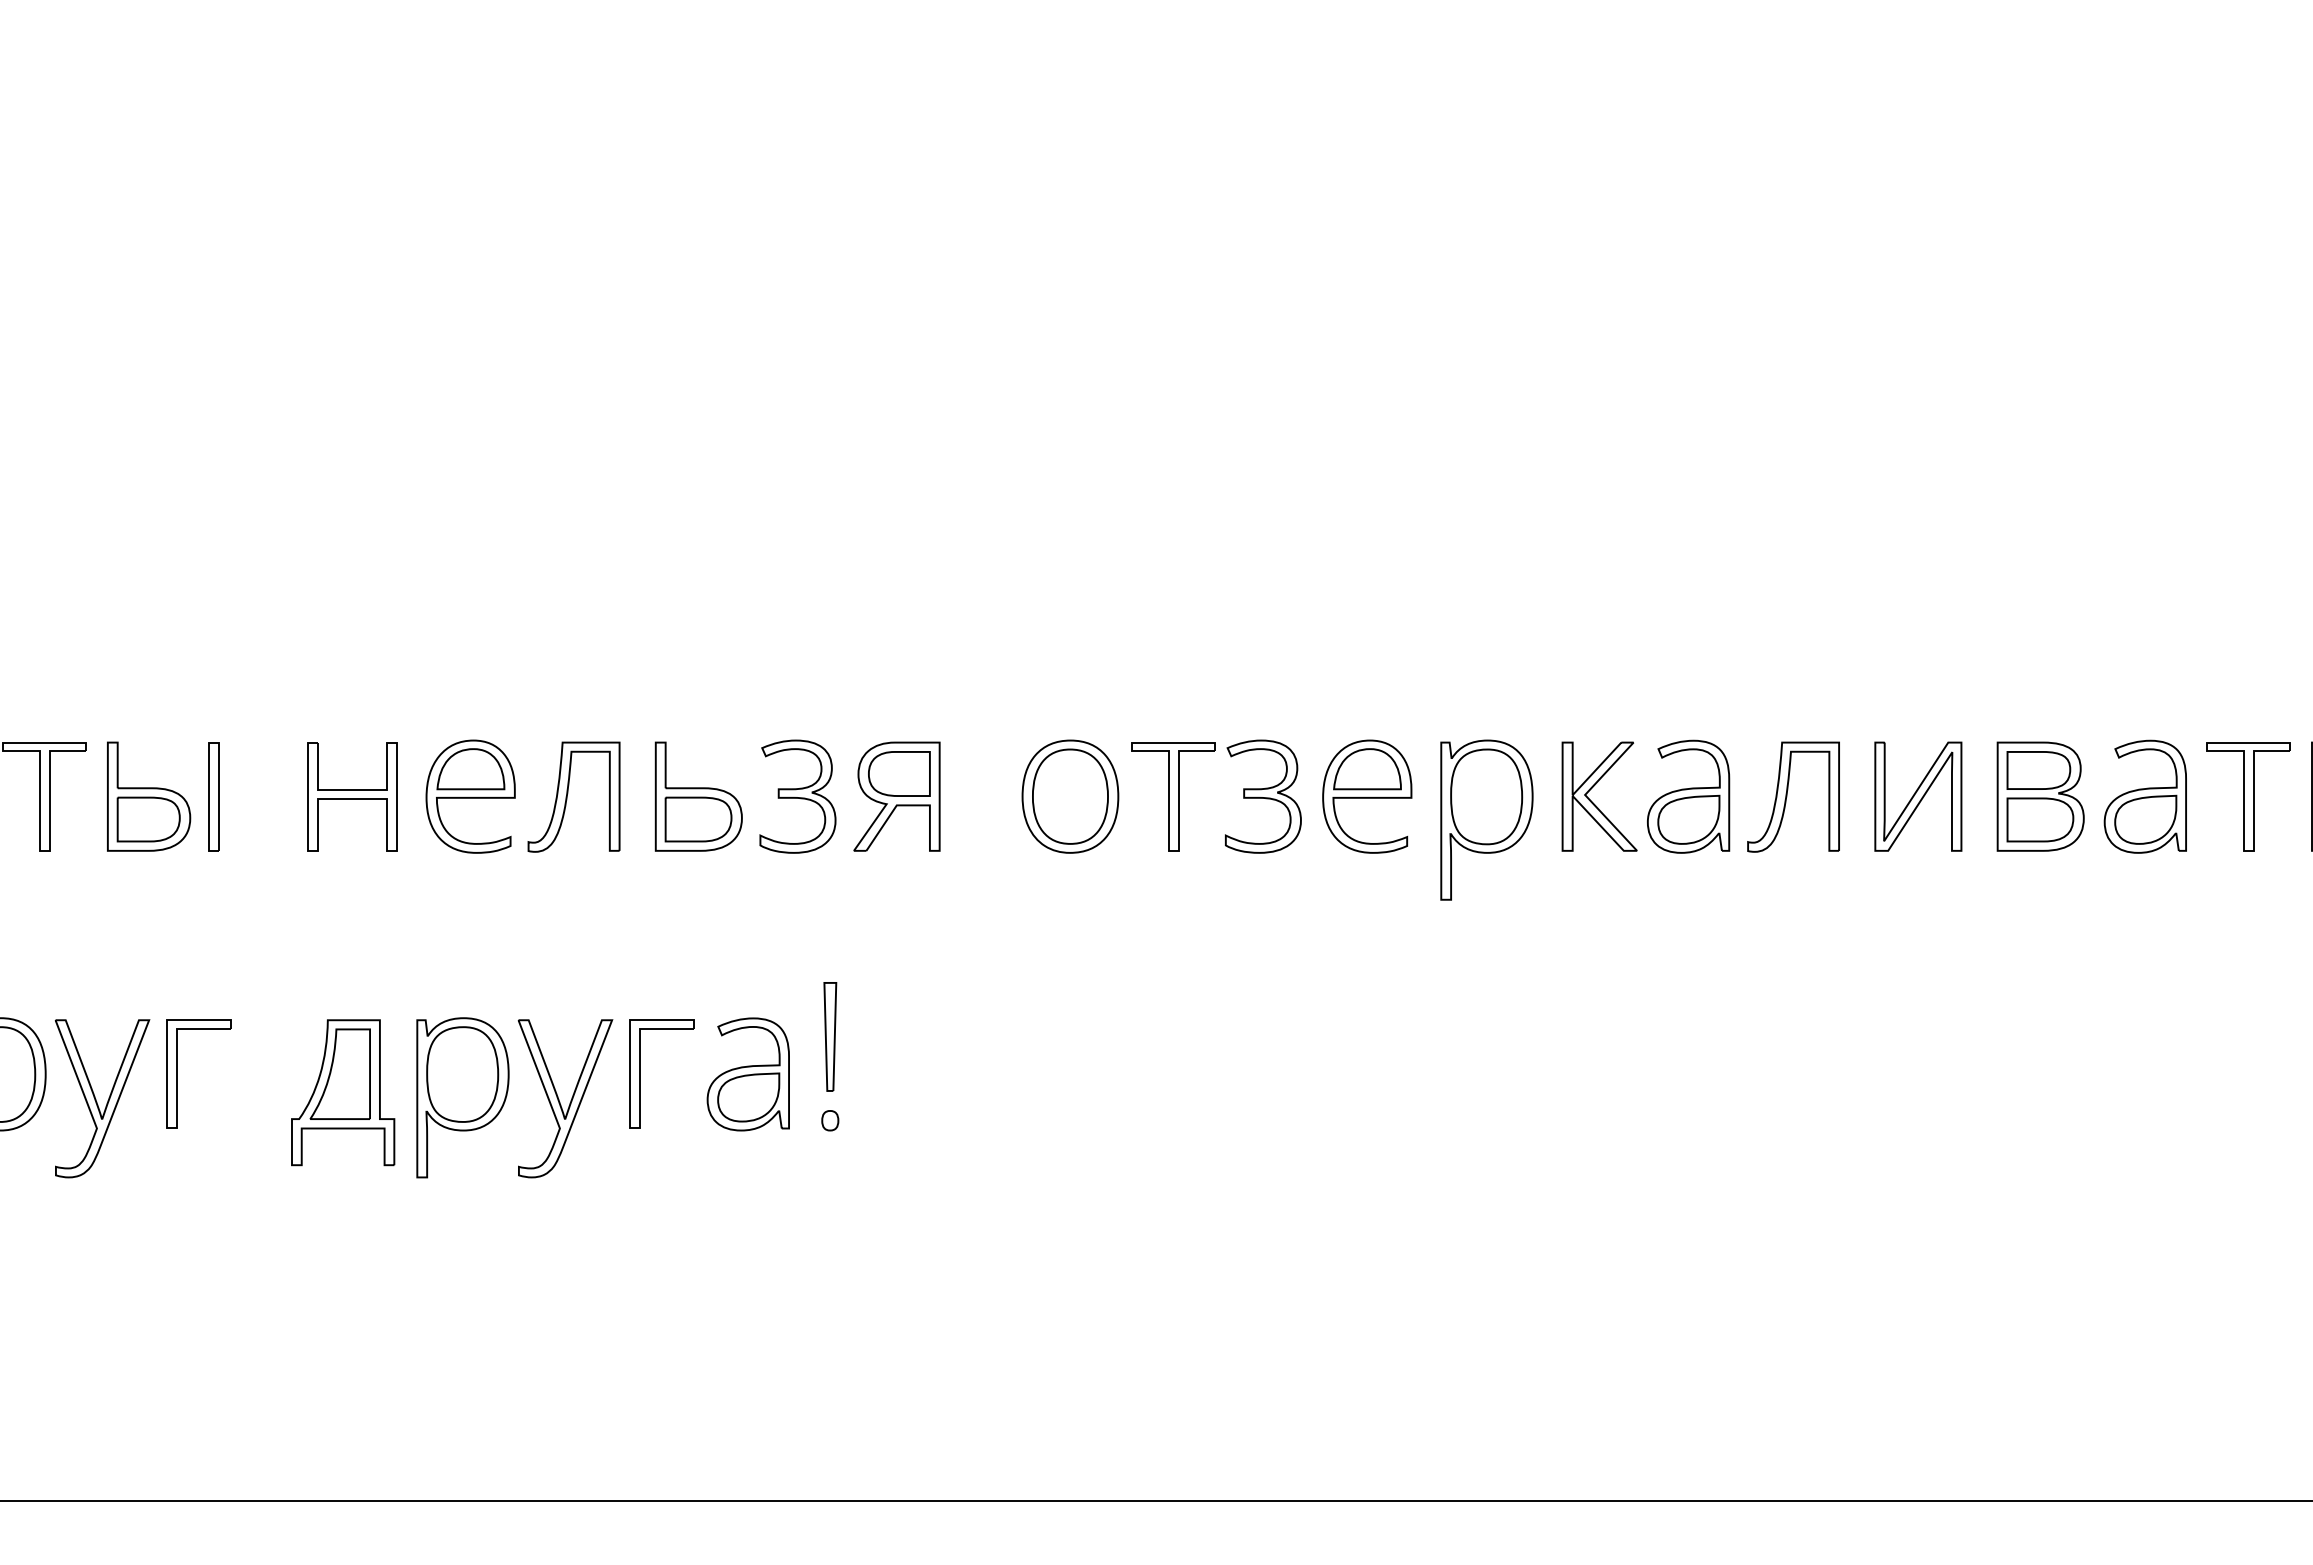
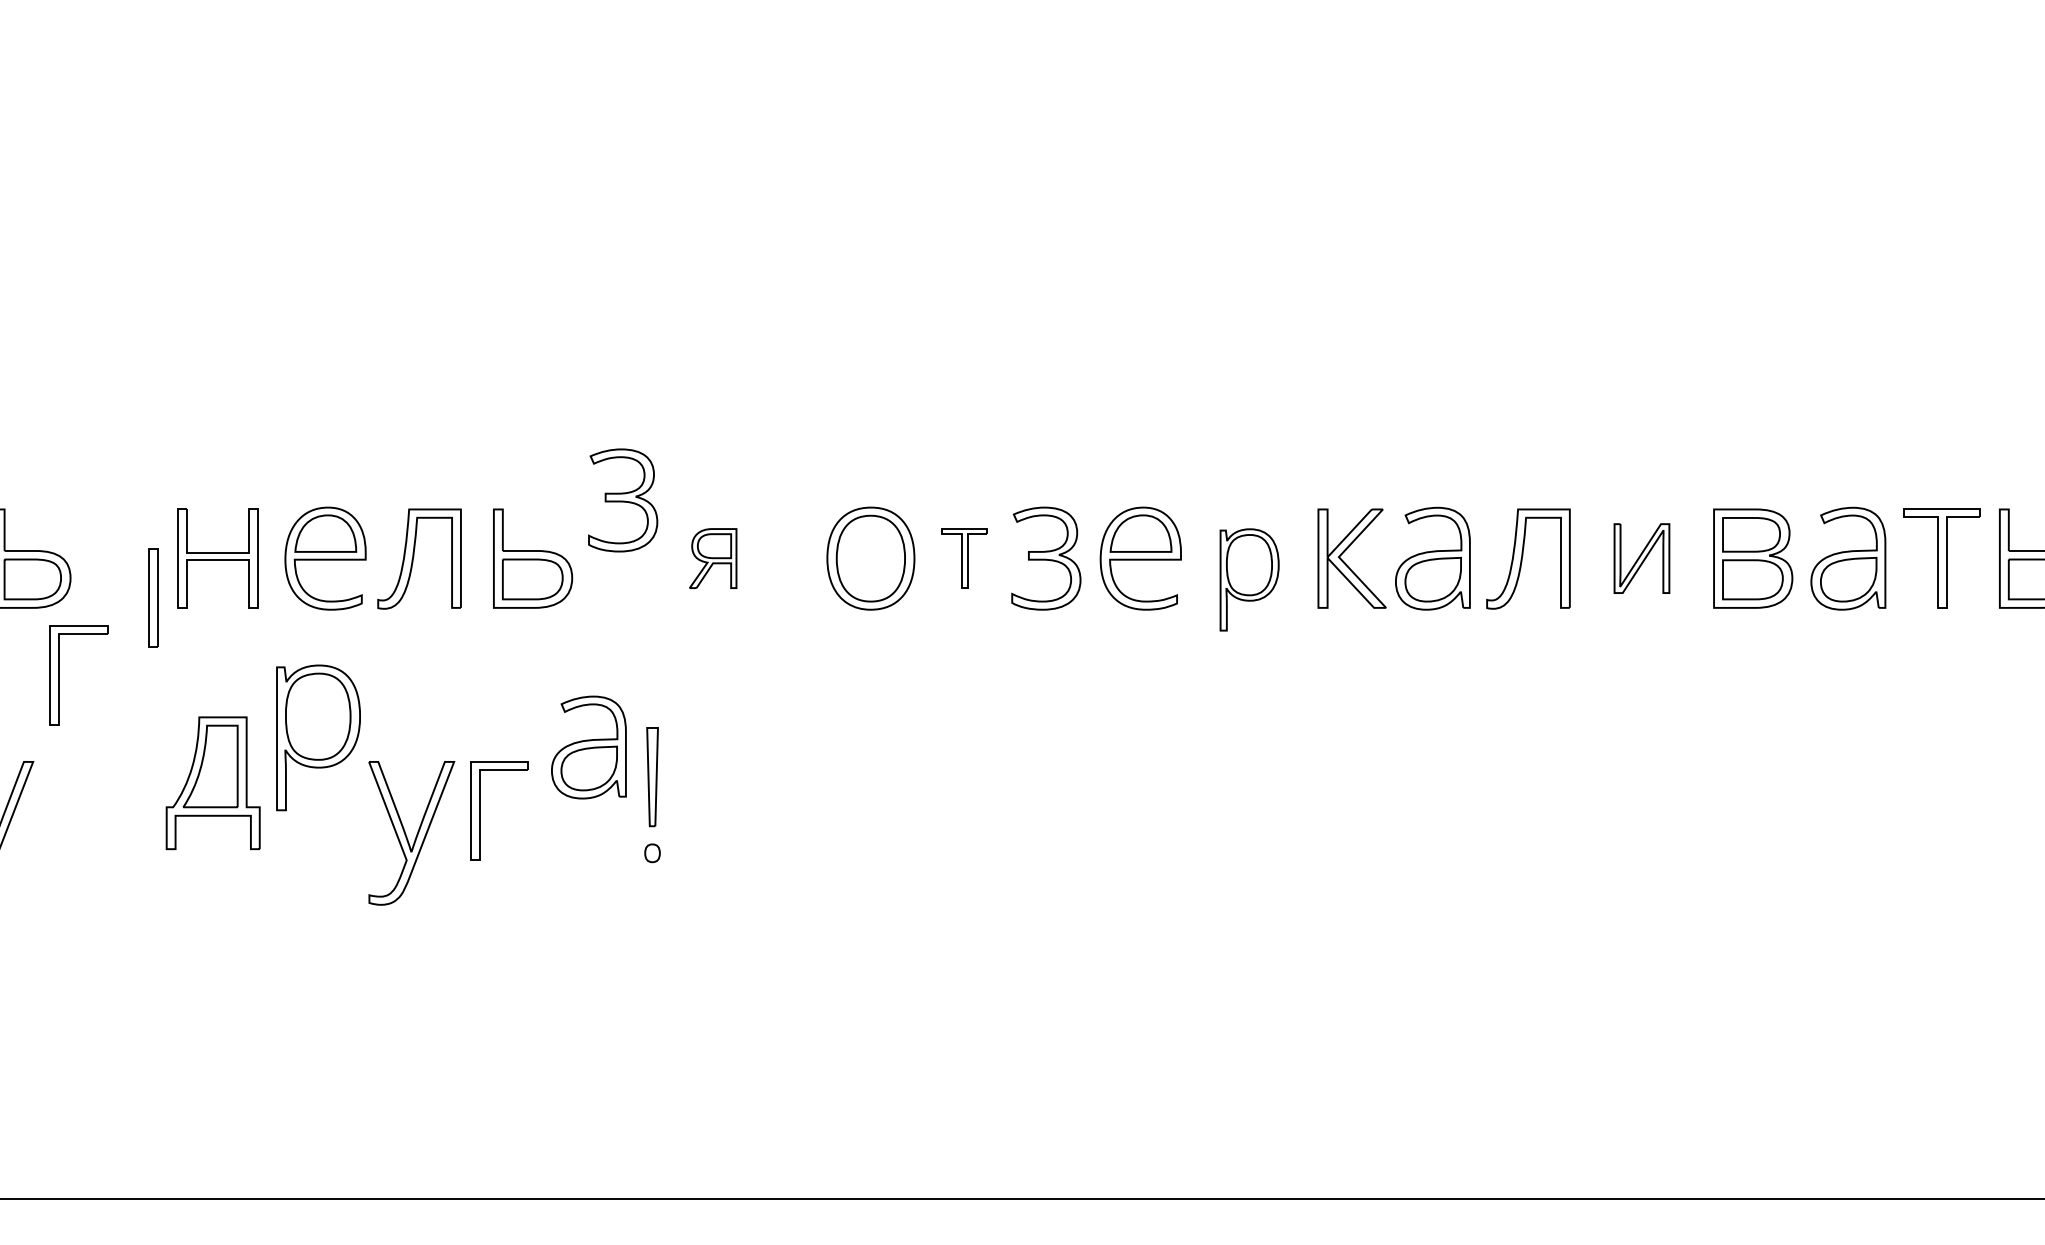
part: (213, 796) -> (152, 597), moved
part: (797, 796) -> (622, 500), moved
part: (896, 796) -> (712, 558), size x0.6
part: (1173, 796) -> (964, 558), size x0.6
part: (1918, 796) -> (1642, 558), size x0.7
part: (1486, 819) -> (1249, 579), size x0.7
part: (177, 1073) -> (58, 674), moved
part: (747, 1074) -> (588, 747), moved
part: (343, 1092) -> (213, 783), moved
part: (462, 1097) -> (318, 737), moved

